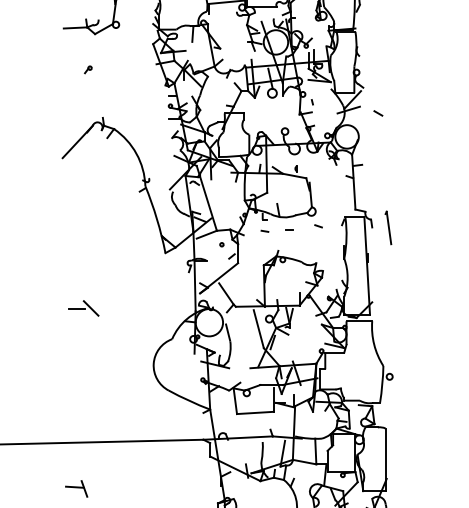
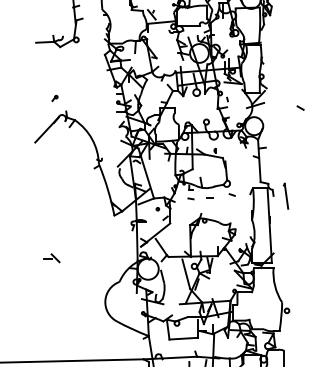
part: (88, 69) -> (55, 98), moved
line: (378, 113) -> (300, 108), moved
part: (83, 308) -> (51, 258), size x0.7

